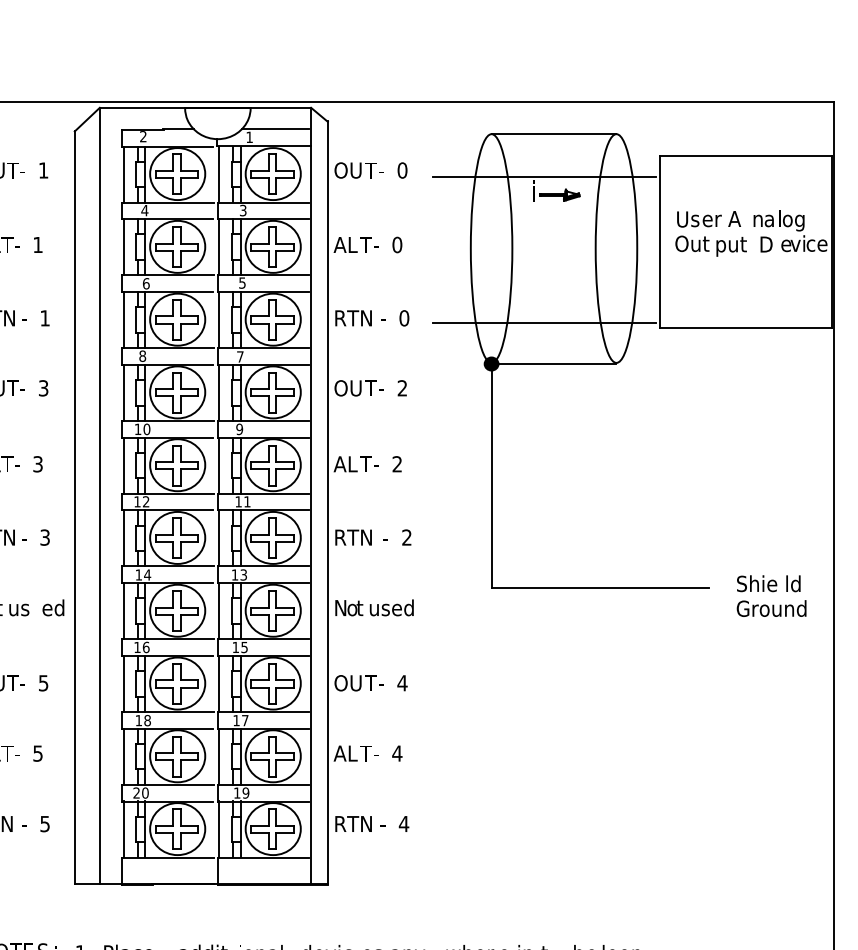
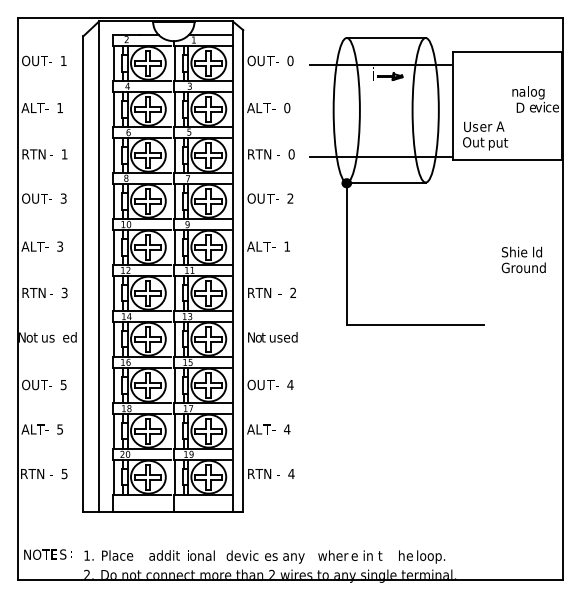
text: (711, 233) -> (485, 135), moved
text: (396, 464) -> (286, 246), 2 -> 1
text: (771, 595) -> (523, 259), moved

